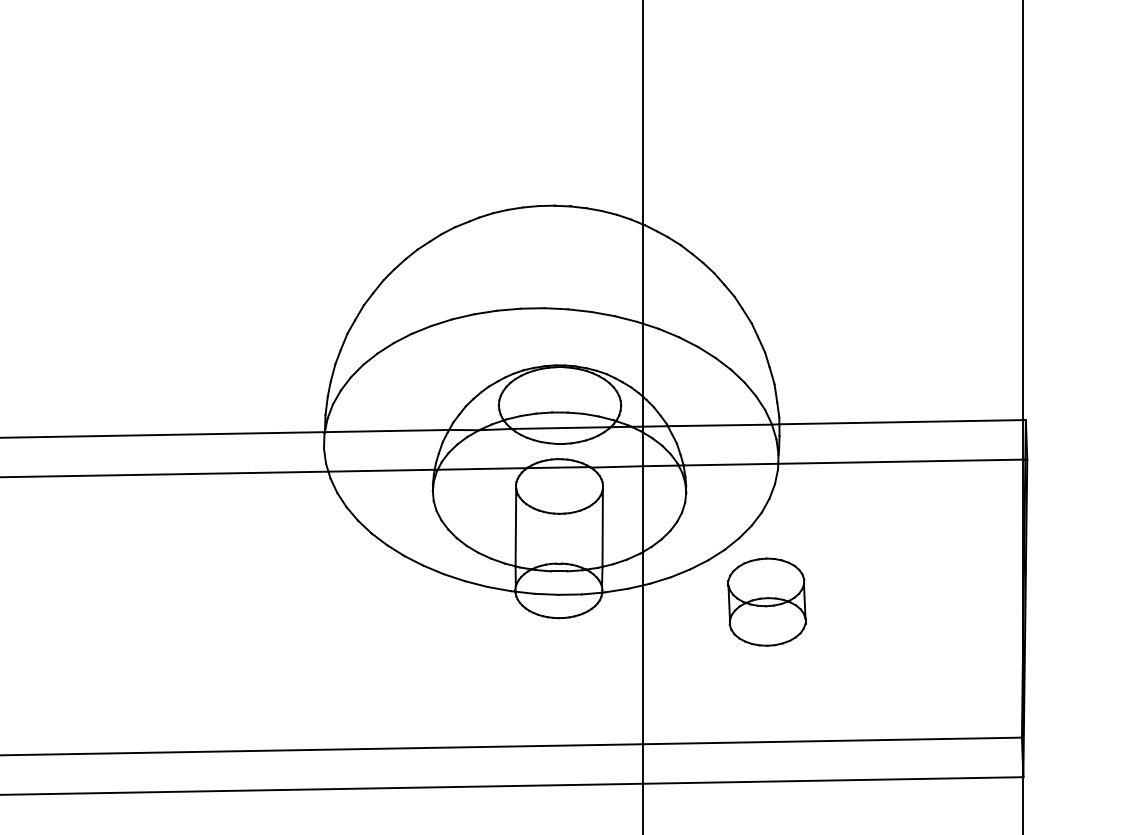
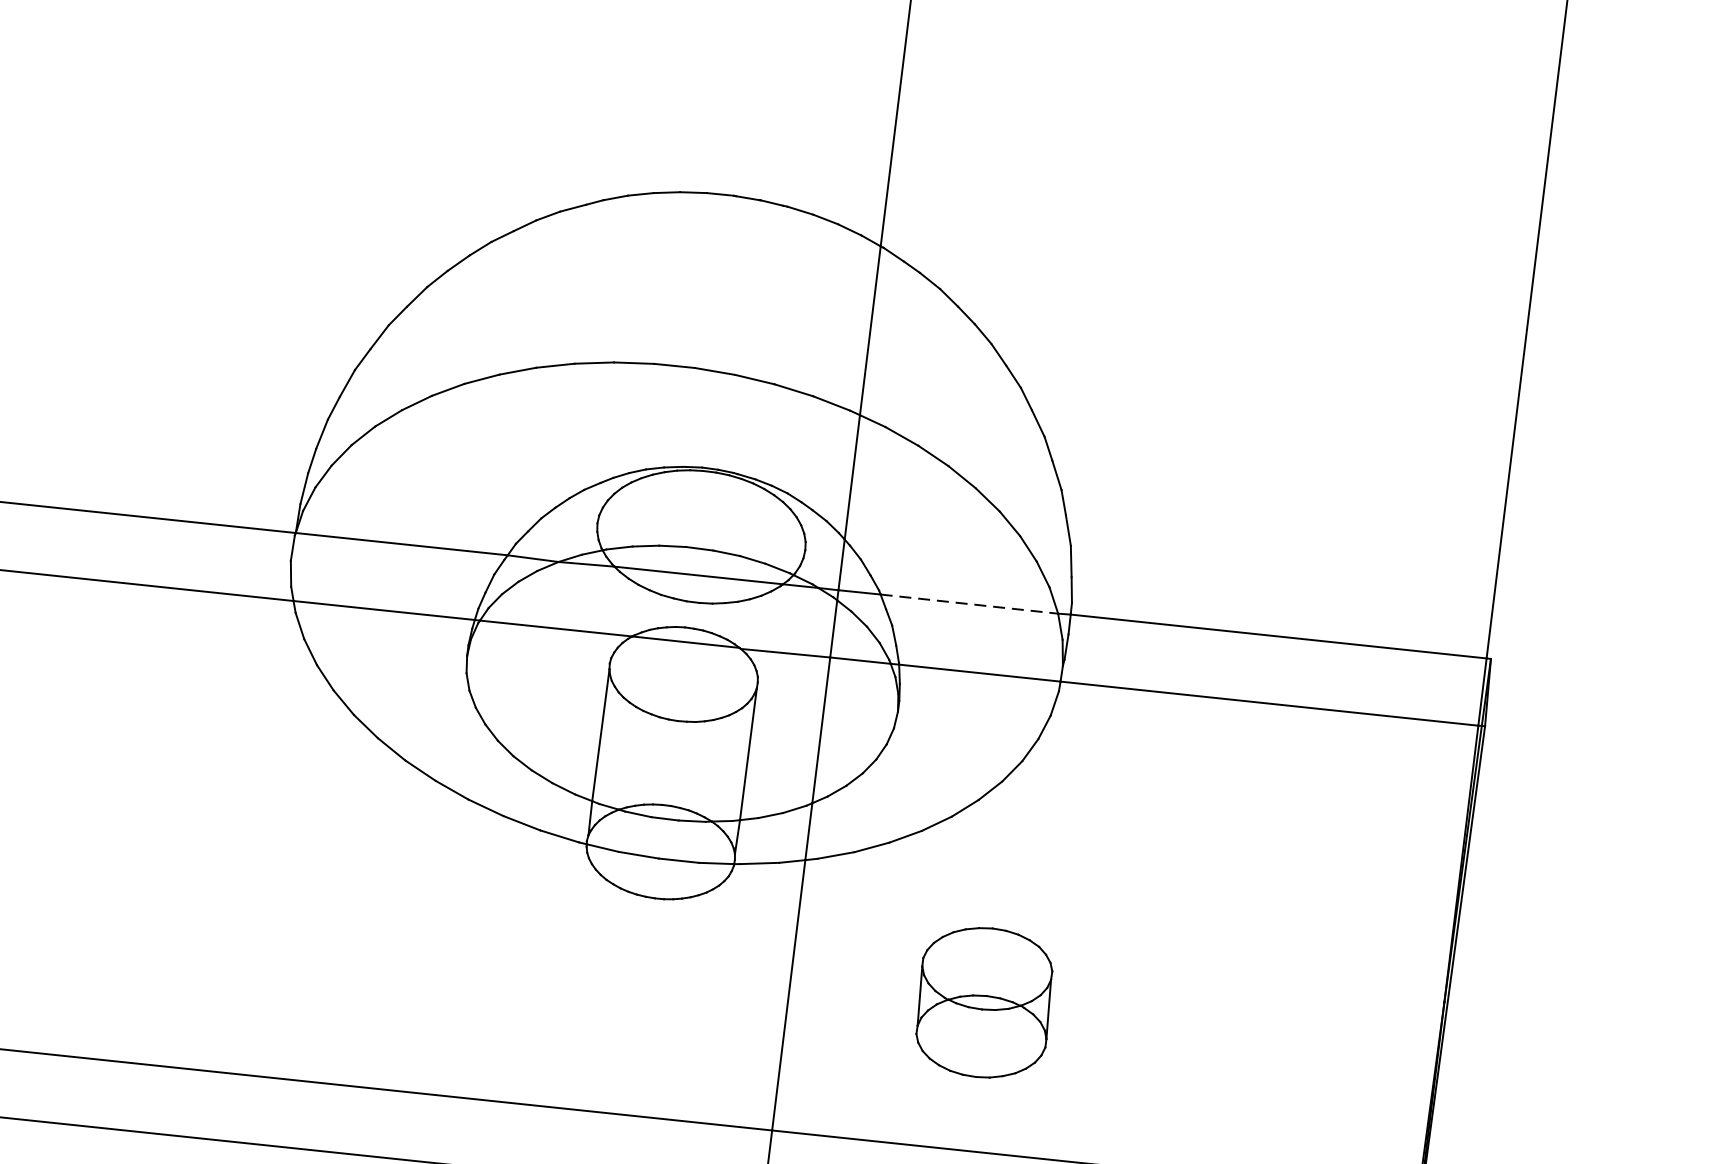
line: (720, 425) -> (970, 604), solid -> dashed
part: (766, 601) -> (983, 1001), moved

